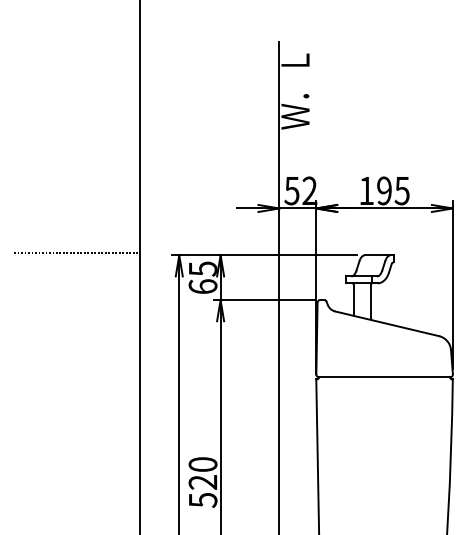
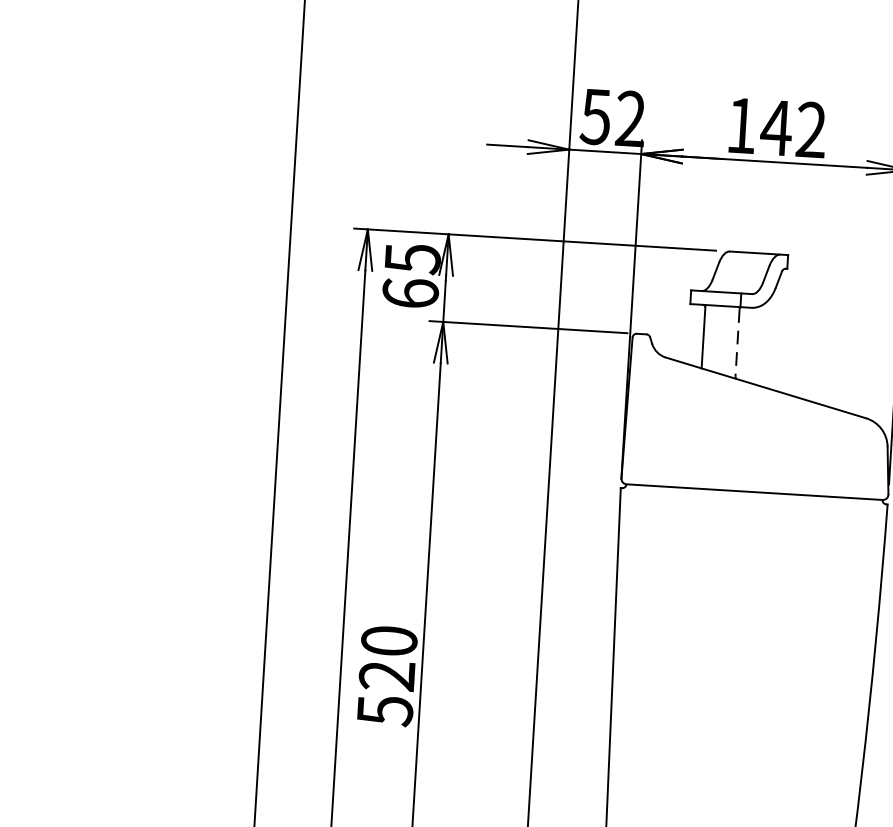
text: (392, 190) -> (792, 128), 195 -> 142
line: (76, 252) -> (167, 211), removed
line: (371, 302) -> (737, 344), solid -> dashed

